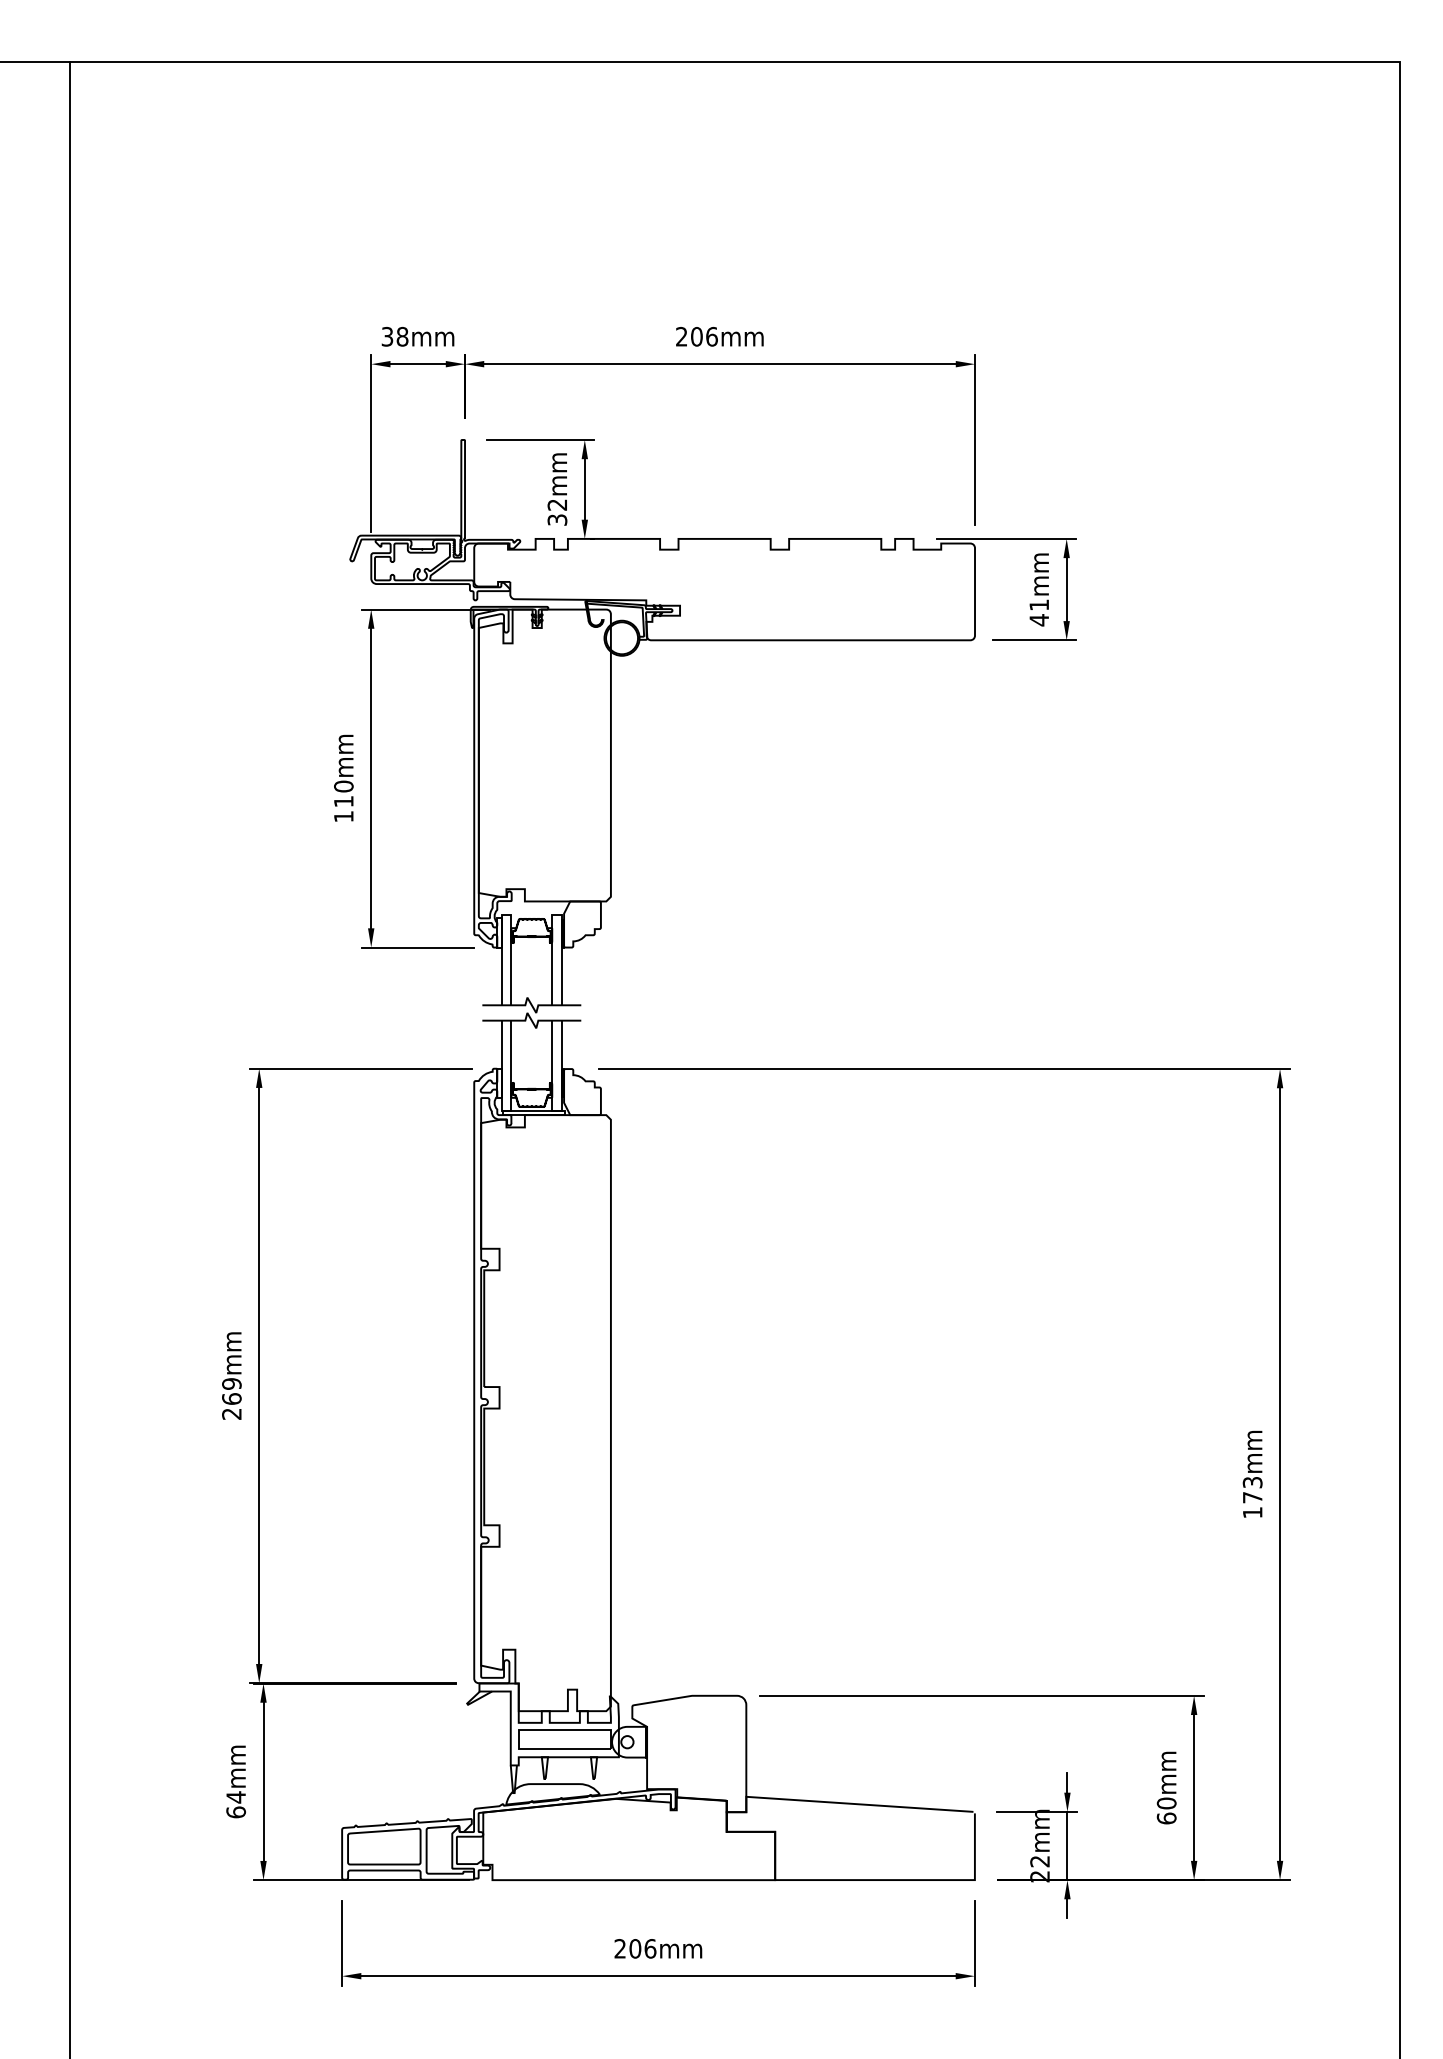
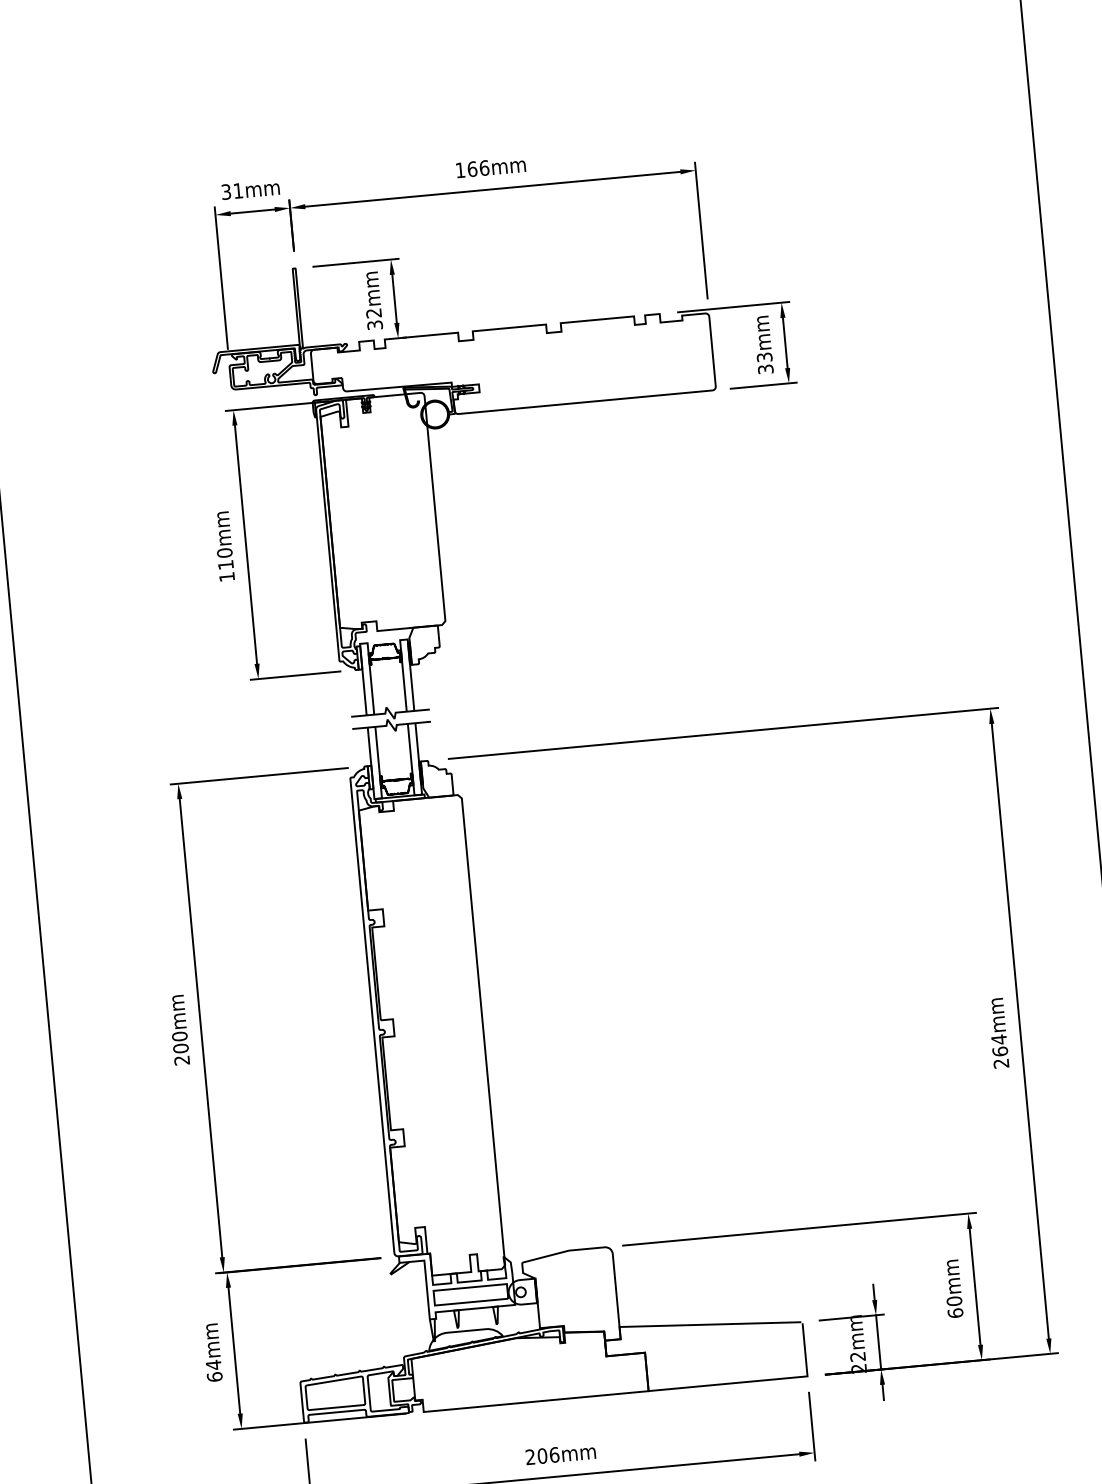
text: (402, 336) -> (238, 190), 38mm -> 31mm
text: (689, 336) -> (466, 169), 206mm -> 166mm
text: (1039, 612) -> (765, 363), 41mm -> 33mm
text: (231, 1391) -> (180, 1042), 269mm -> 200mm
text: (1252, 1497) -> (1000, 1051), 173mm -> 264mm

